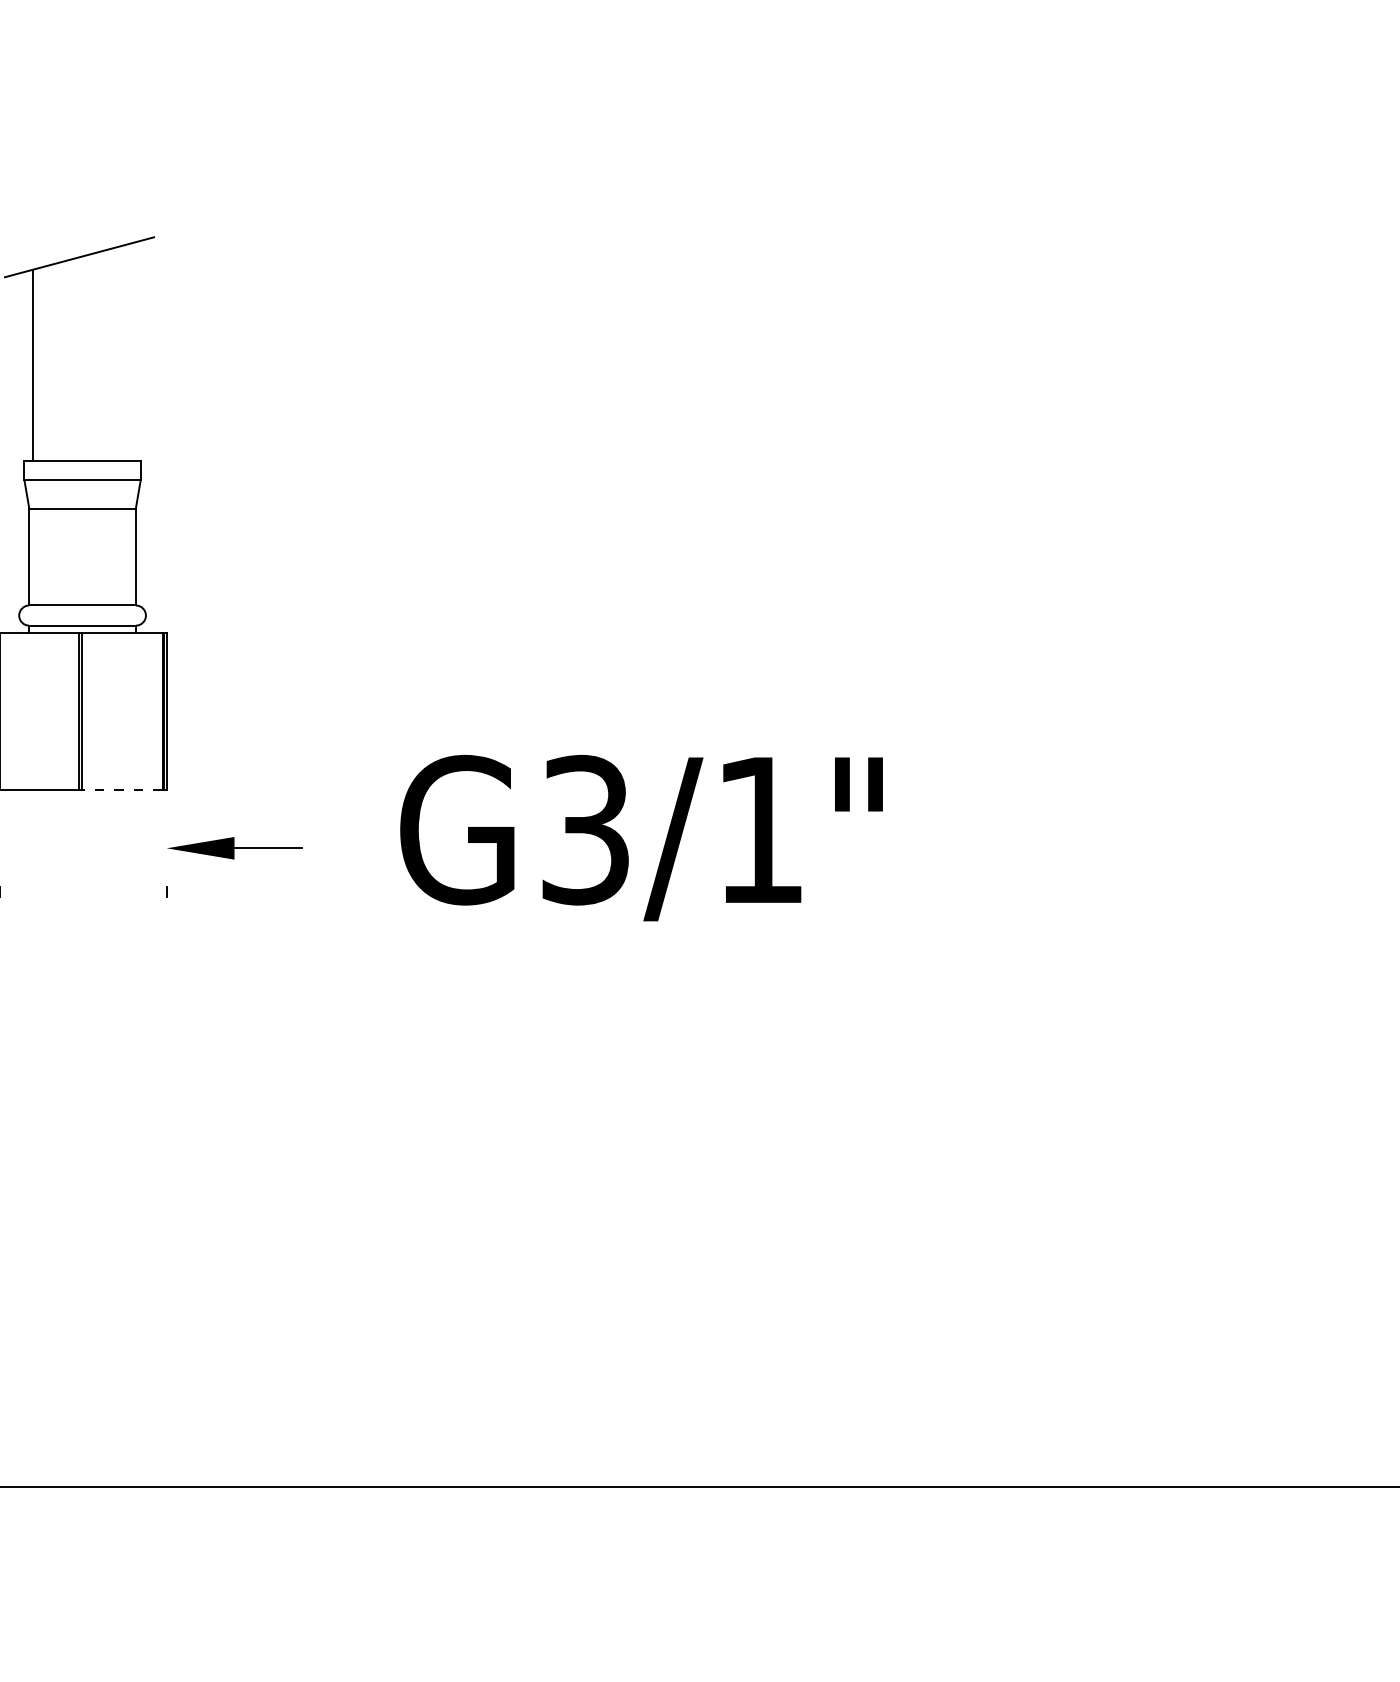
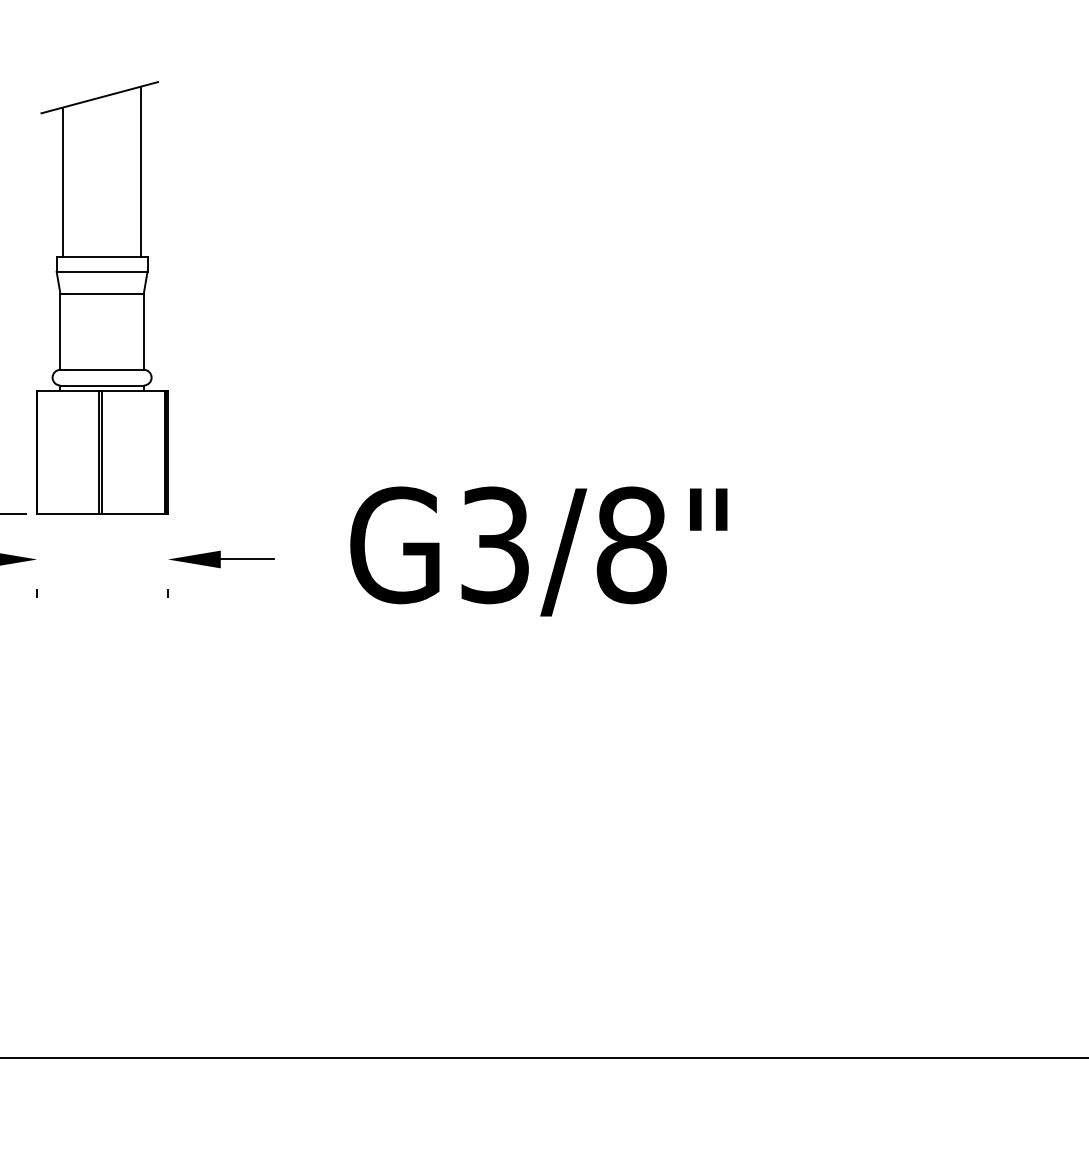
line: (132, 351) -> (141, 171), added
line: (121, 790) -> (132, 514), dashed -> solid
text: (760, 829) -> (631, 544), G3/1" -> G3/8"

